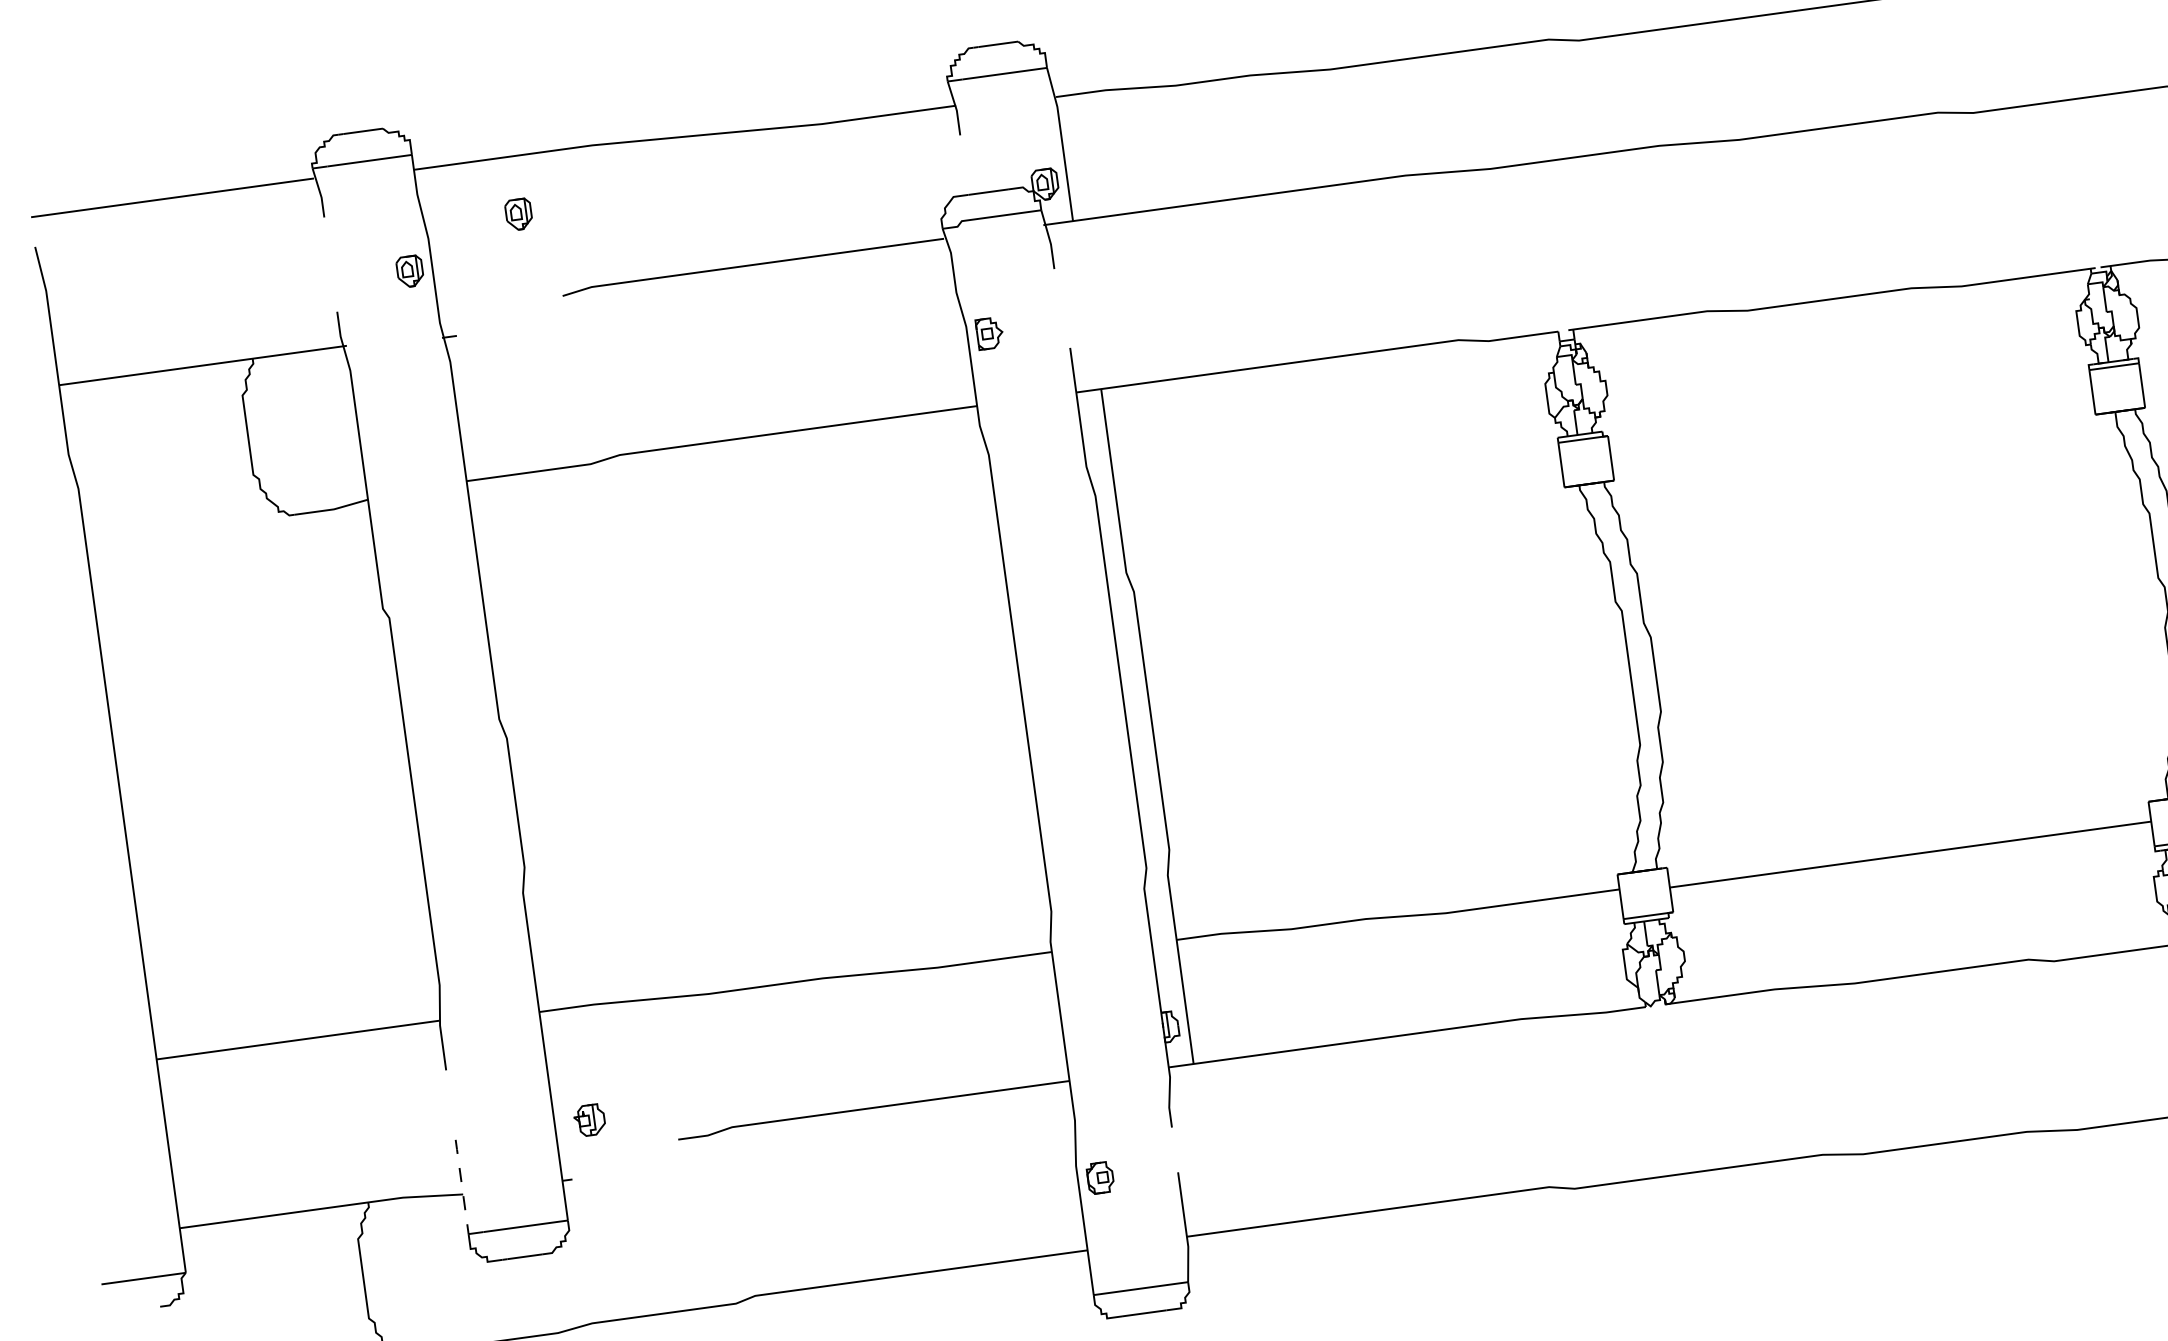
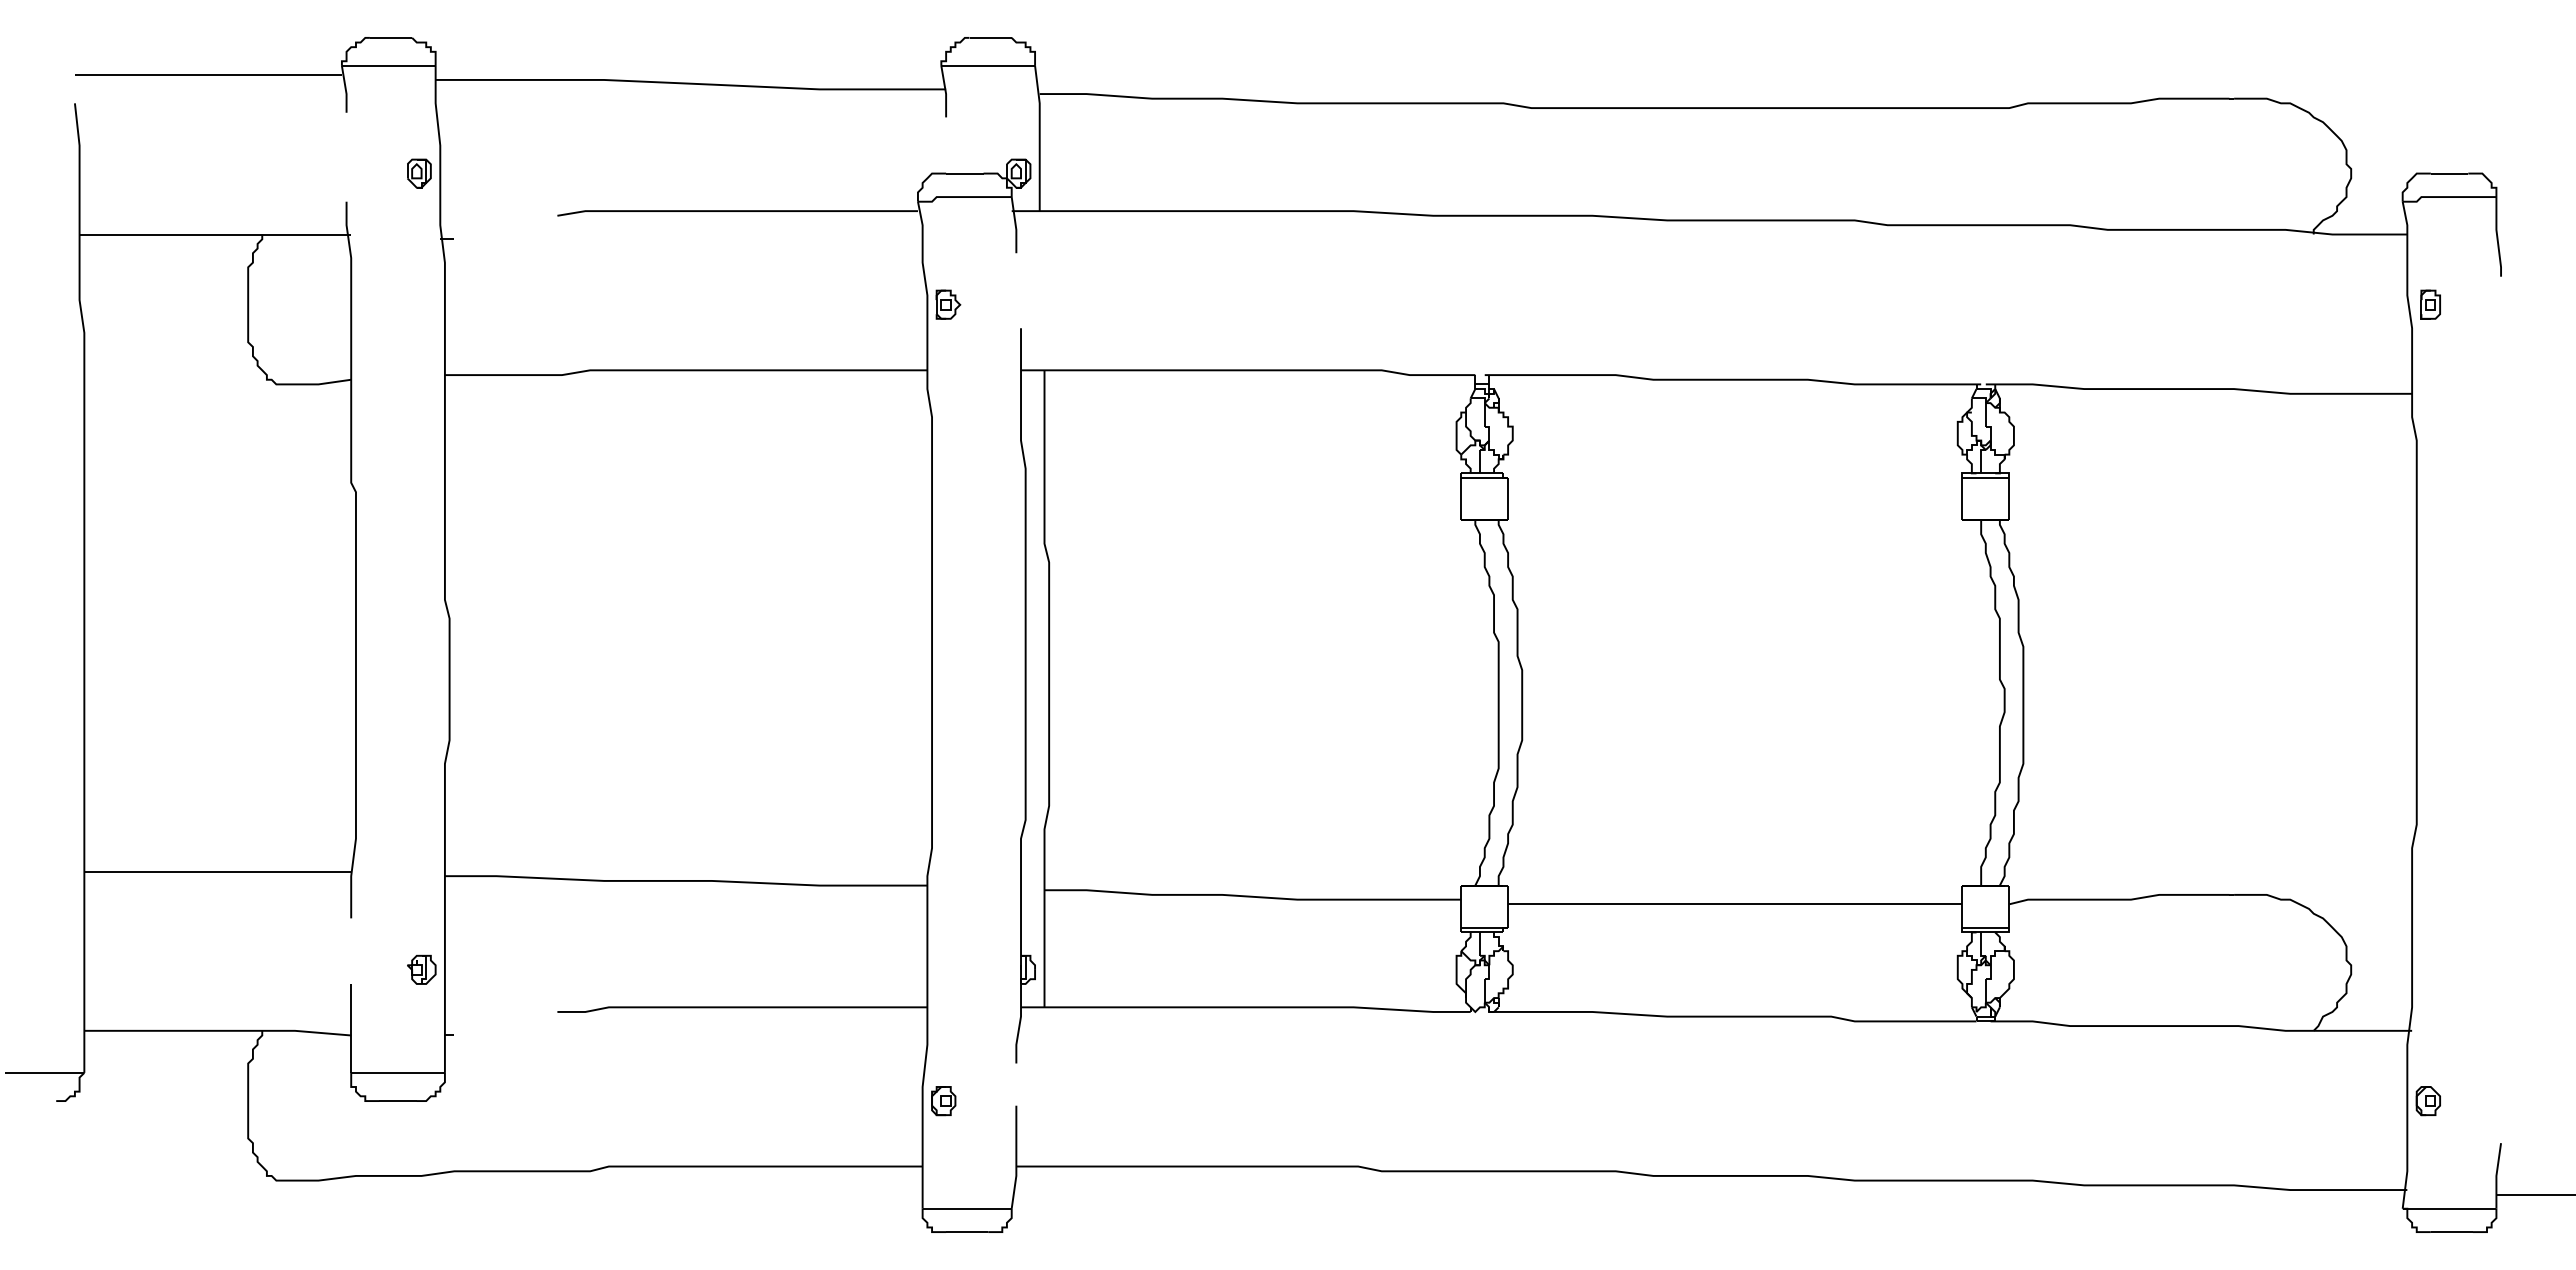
part: (519, 214) -> (527, 134), removed
part: (589, 1119) -> (421, 969), moved
line: (462, 1187) -> (351, 1028), dashed -> solid

